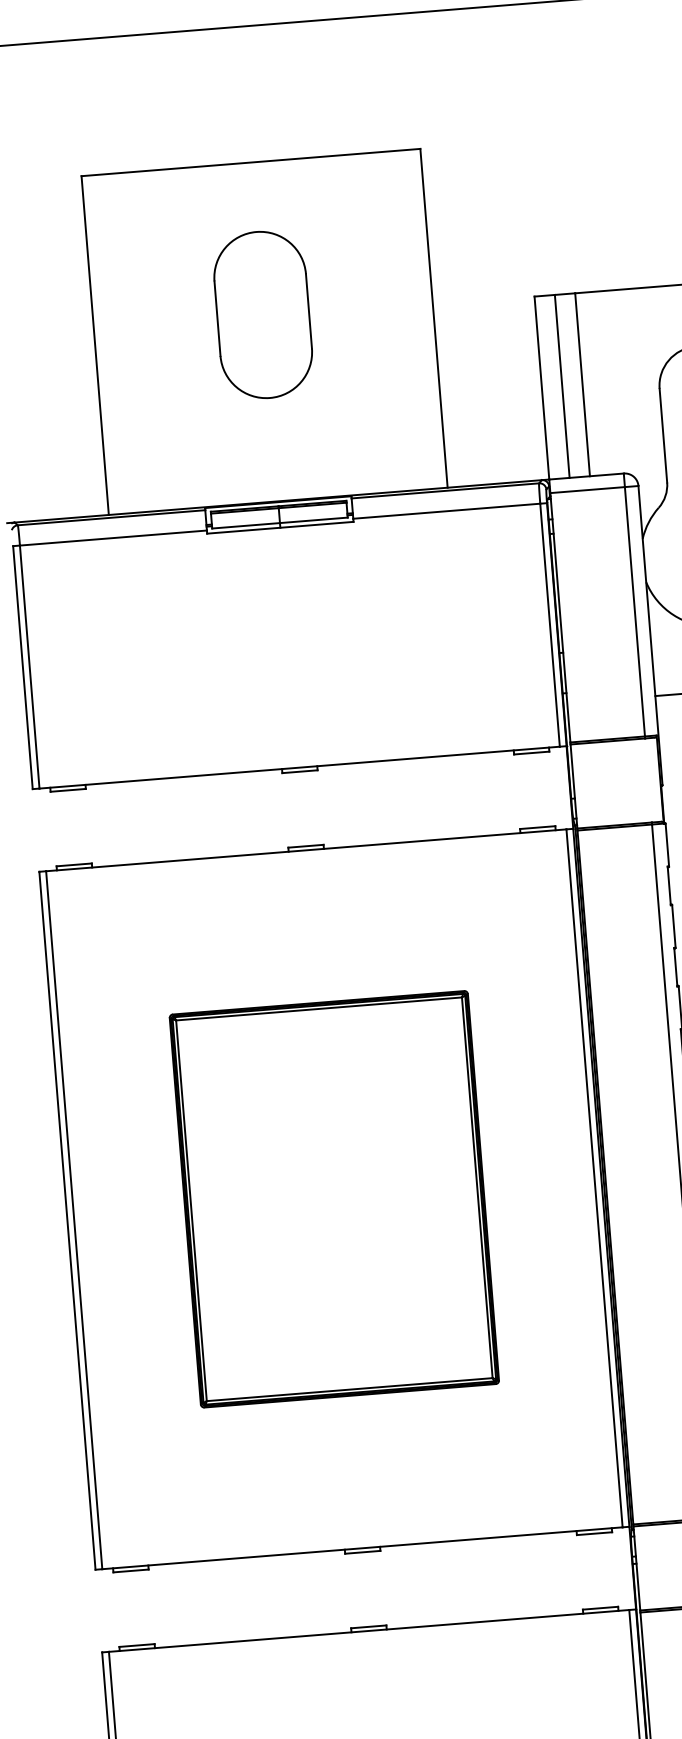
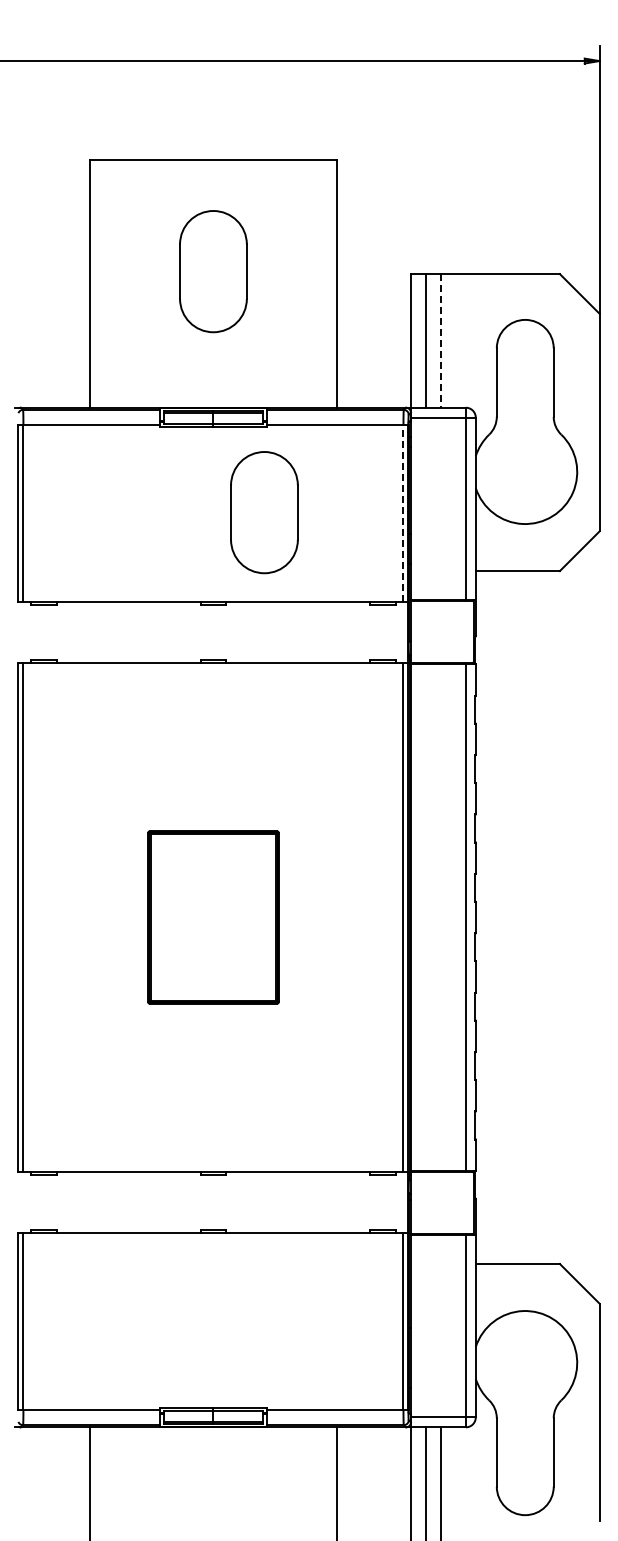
line: (583, 384) -> (441, 340), solid -> dashed
line: (550, 625) -> (403, 513), solid -> dashed
part: (359, 639) -> (264, 512), added
part: (334, 1199) -> (213, 917), size x0.6

